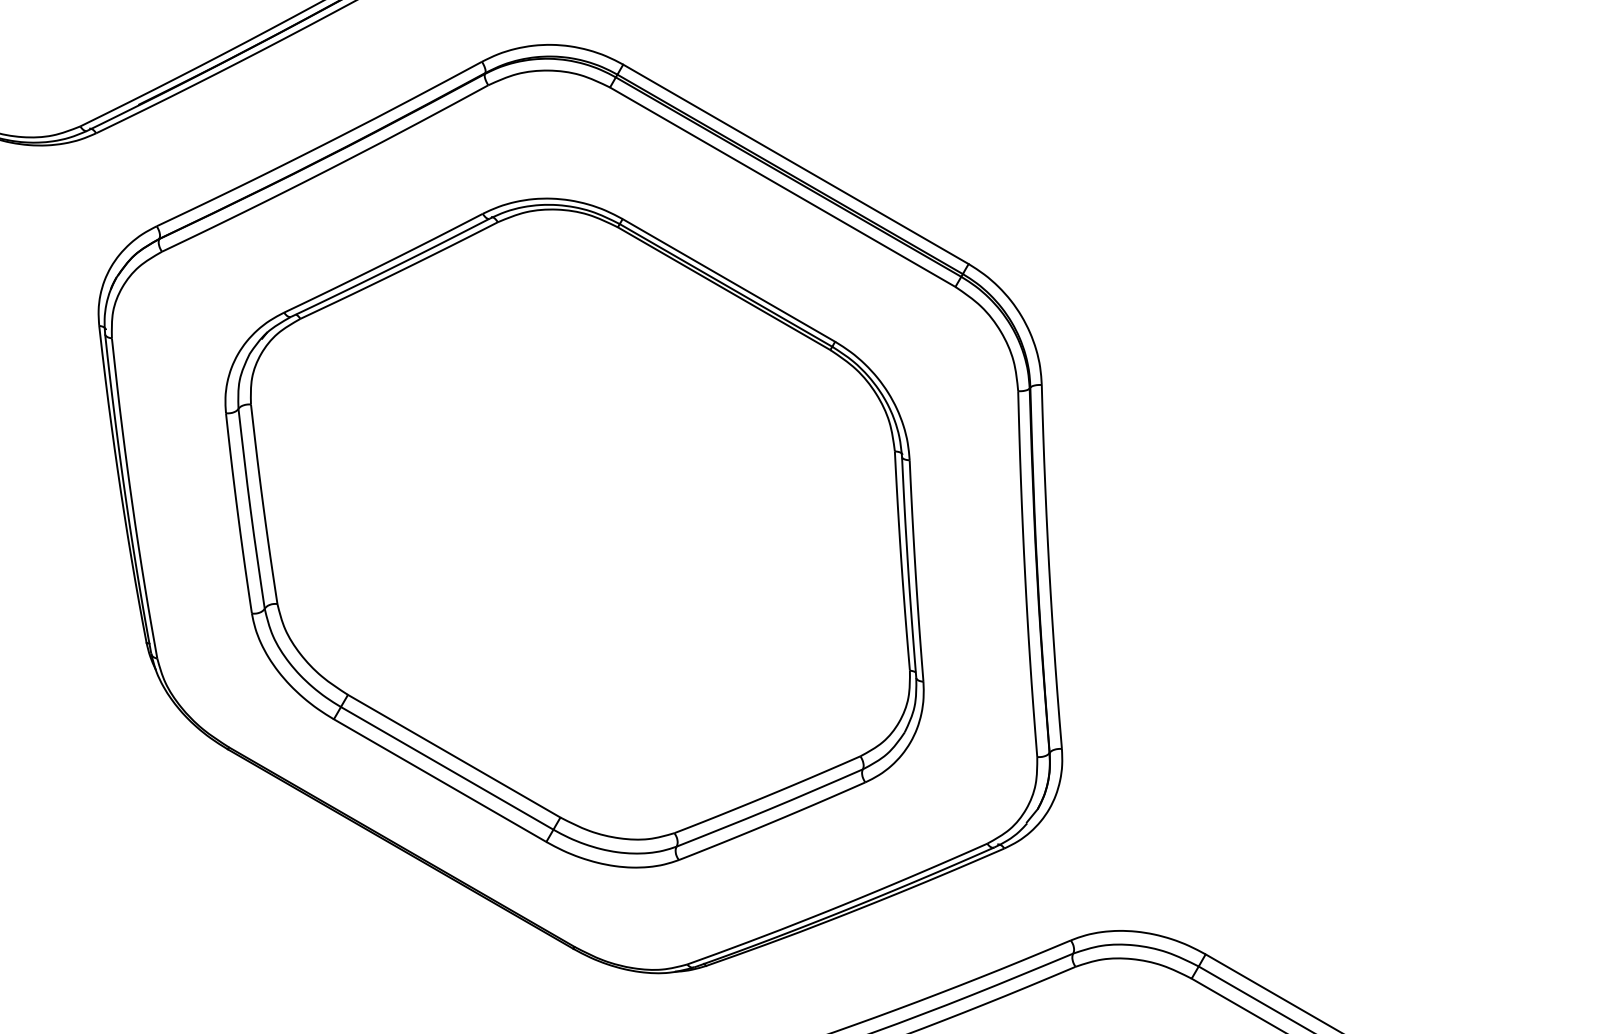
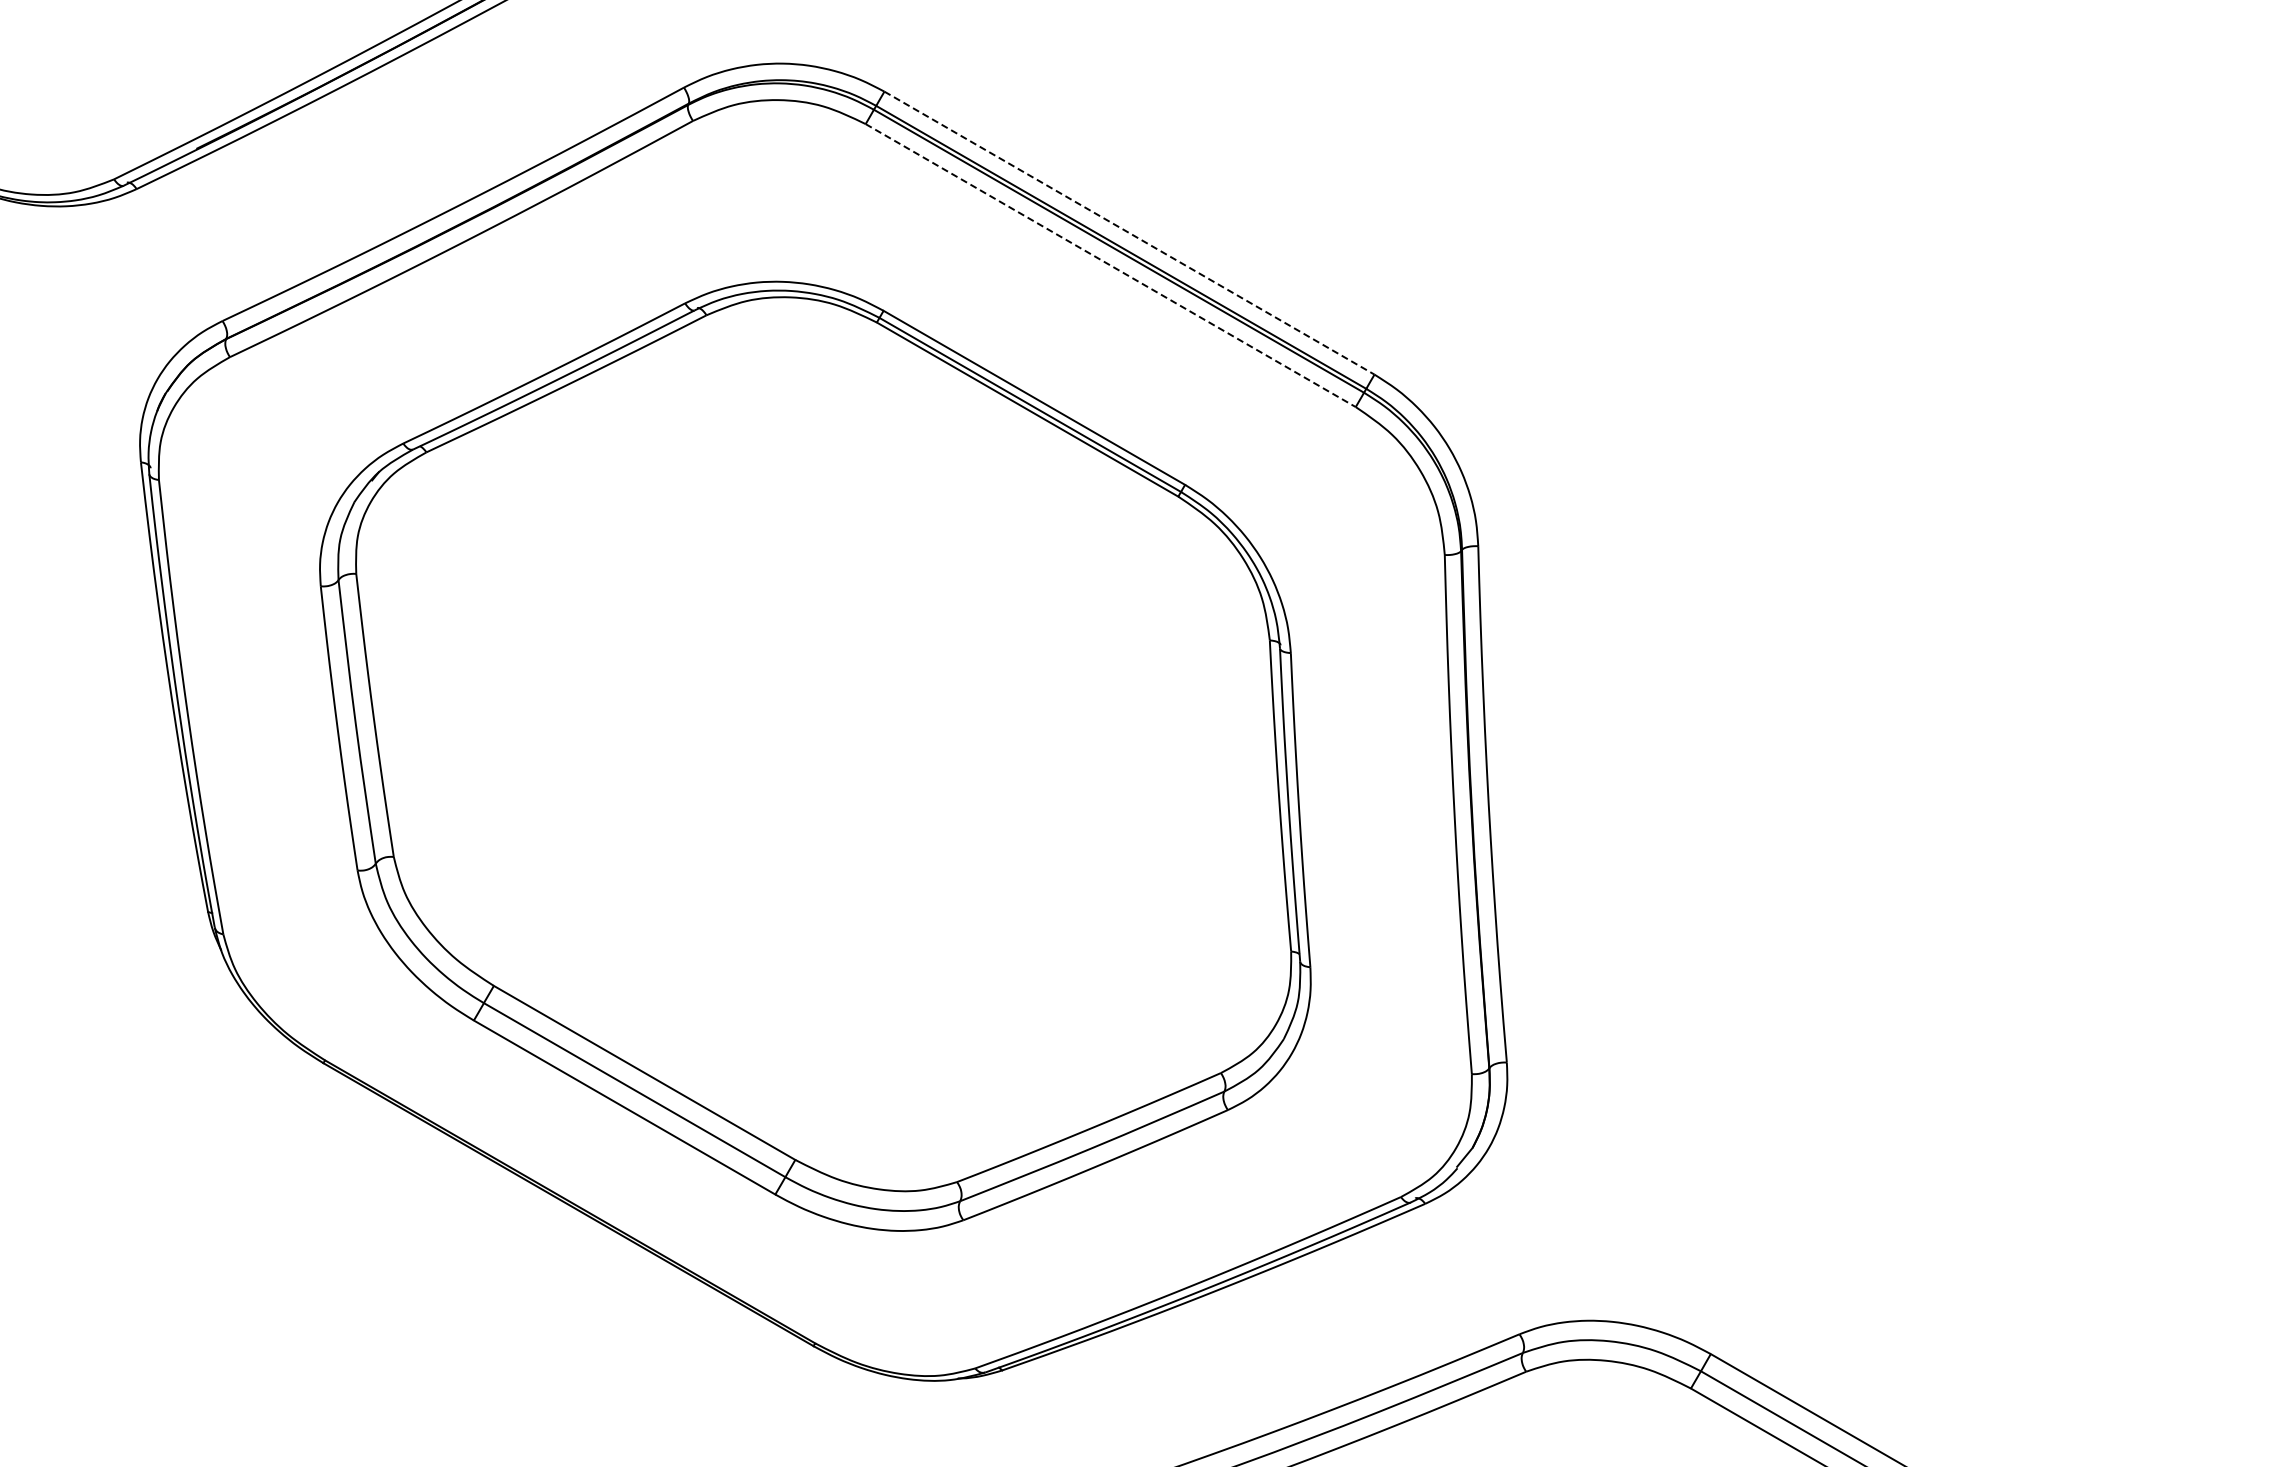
line: (795, 164) -> (1129, 233), solid -> dashed
line: (782, 187) -> (1110, 265), solid -> dashed

